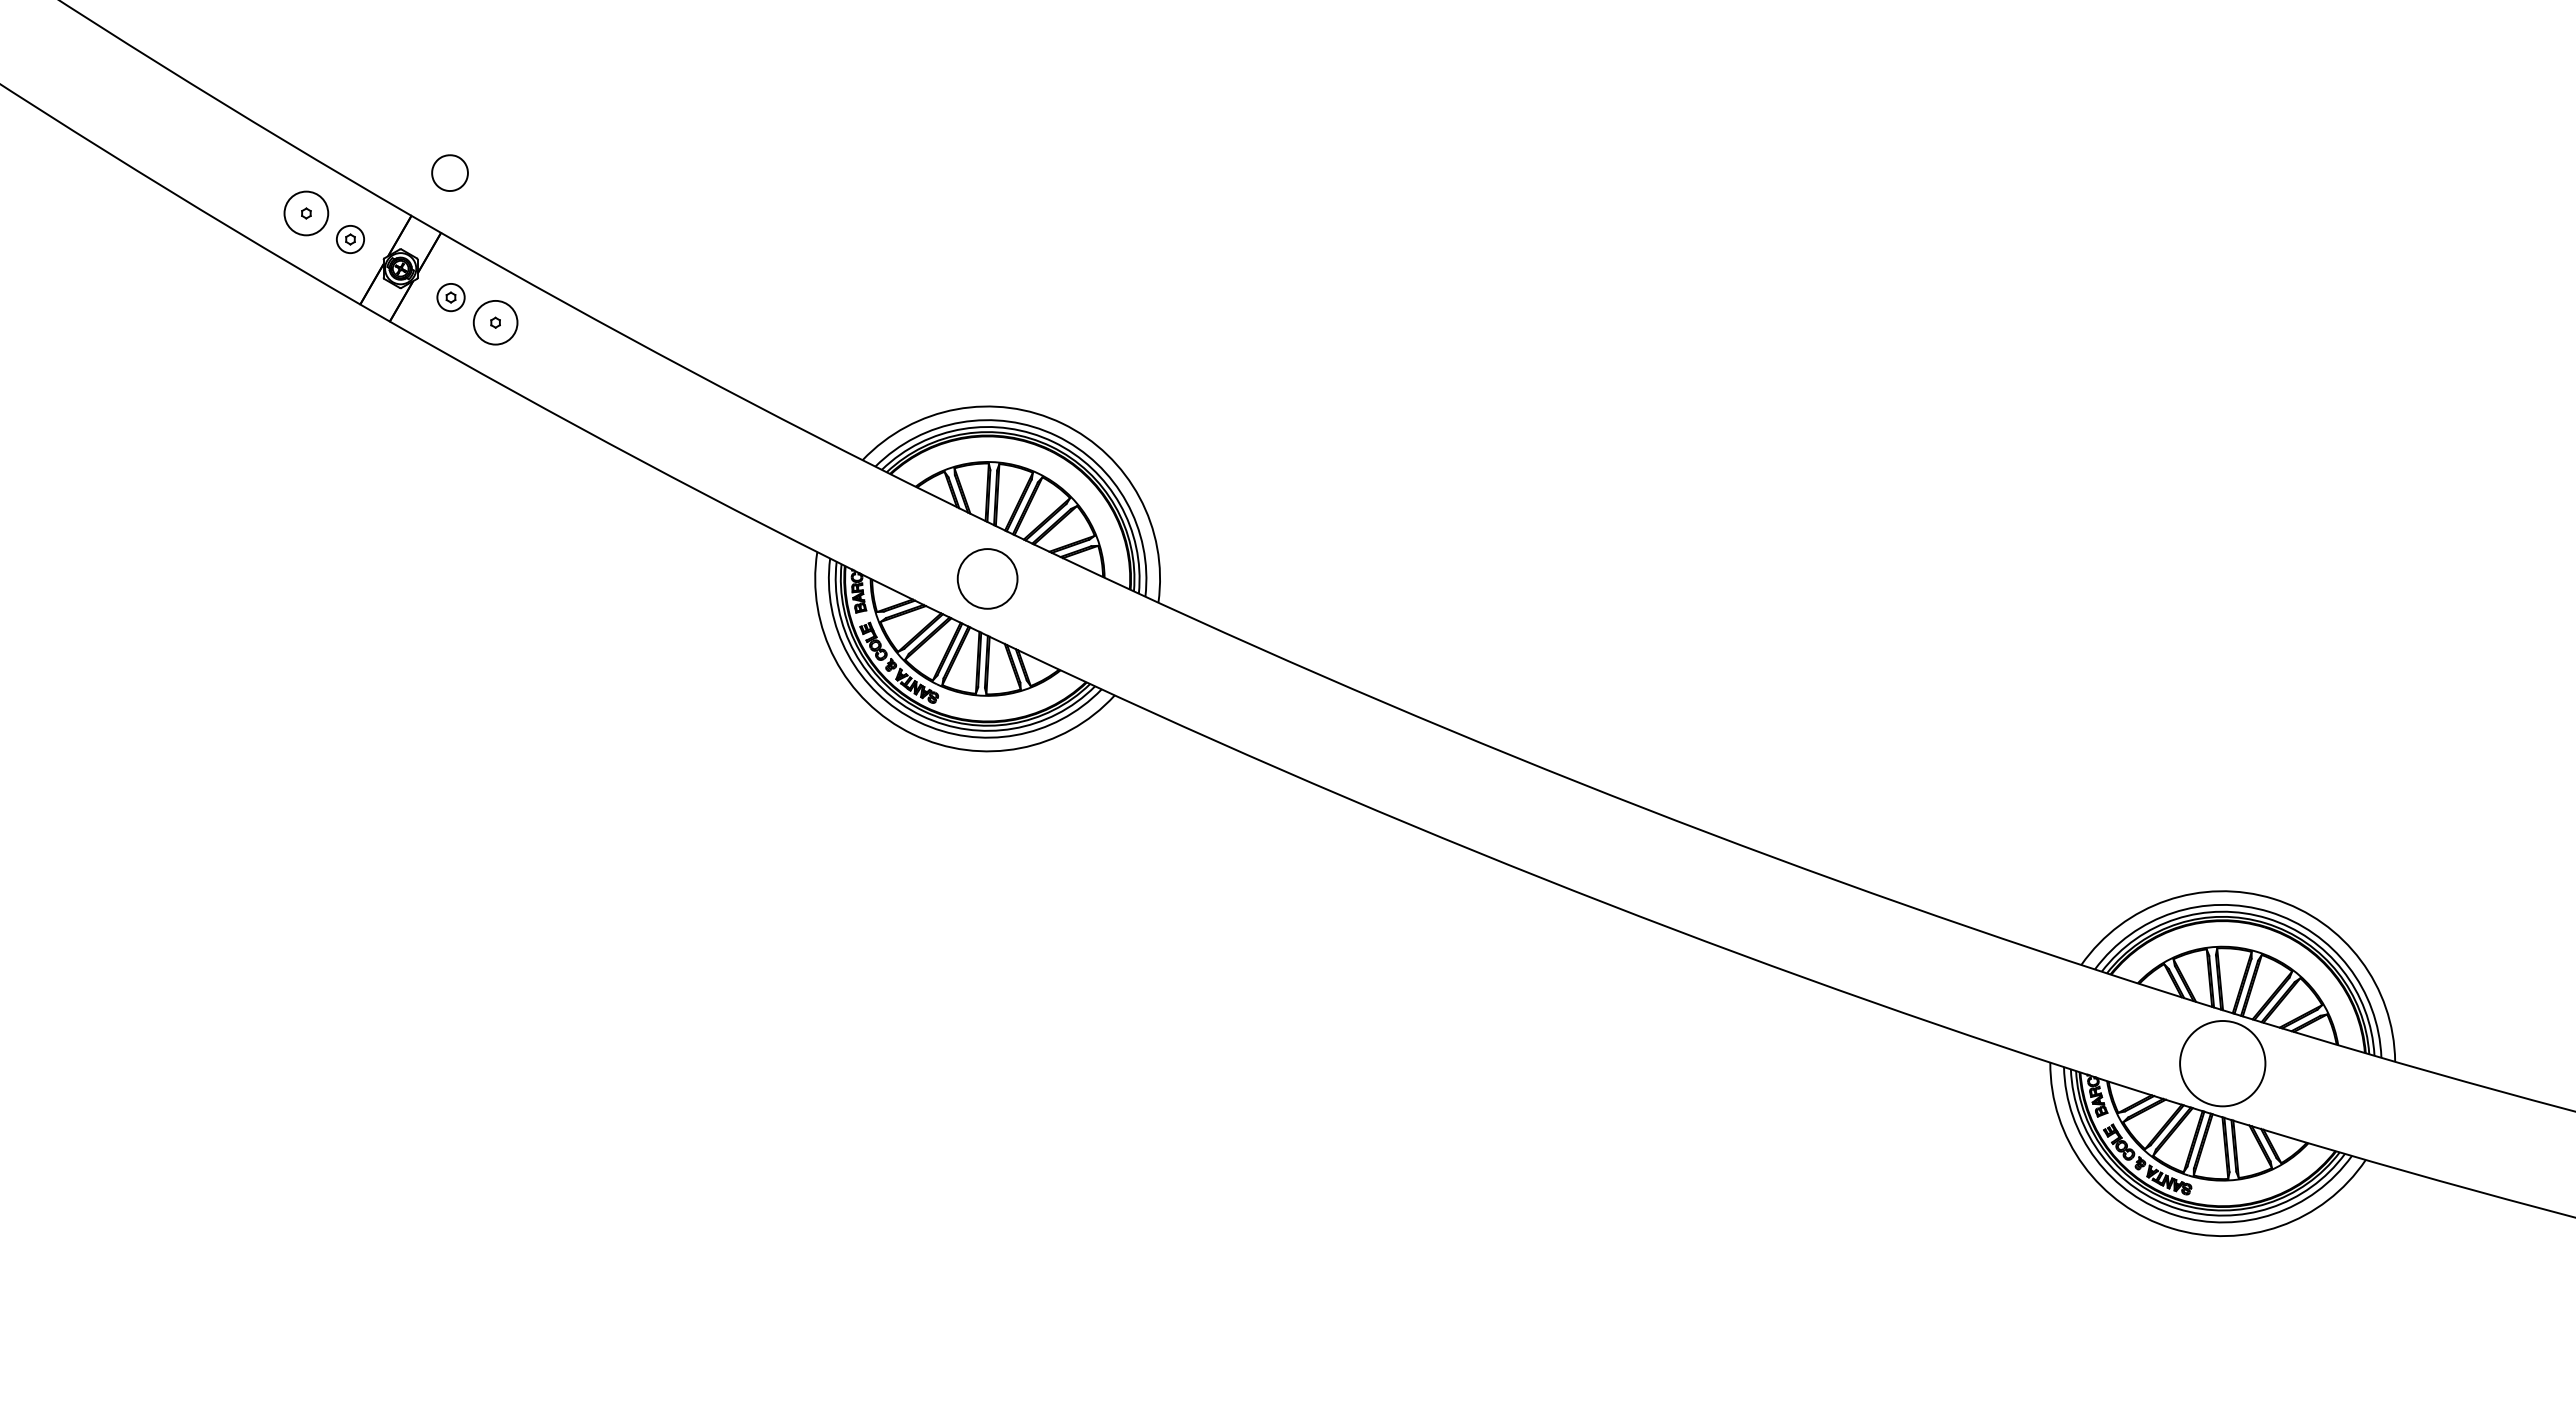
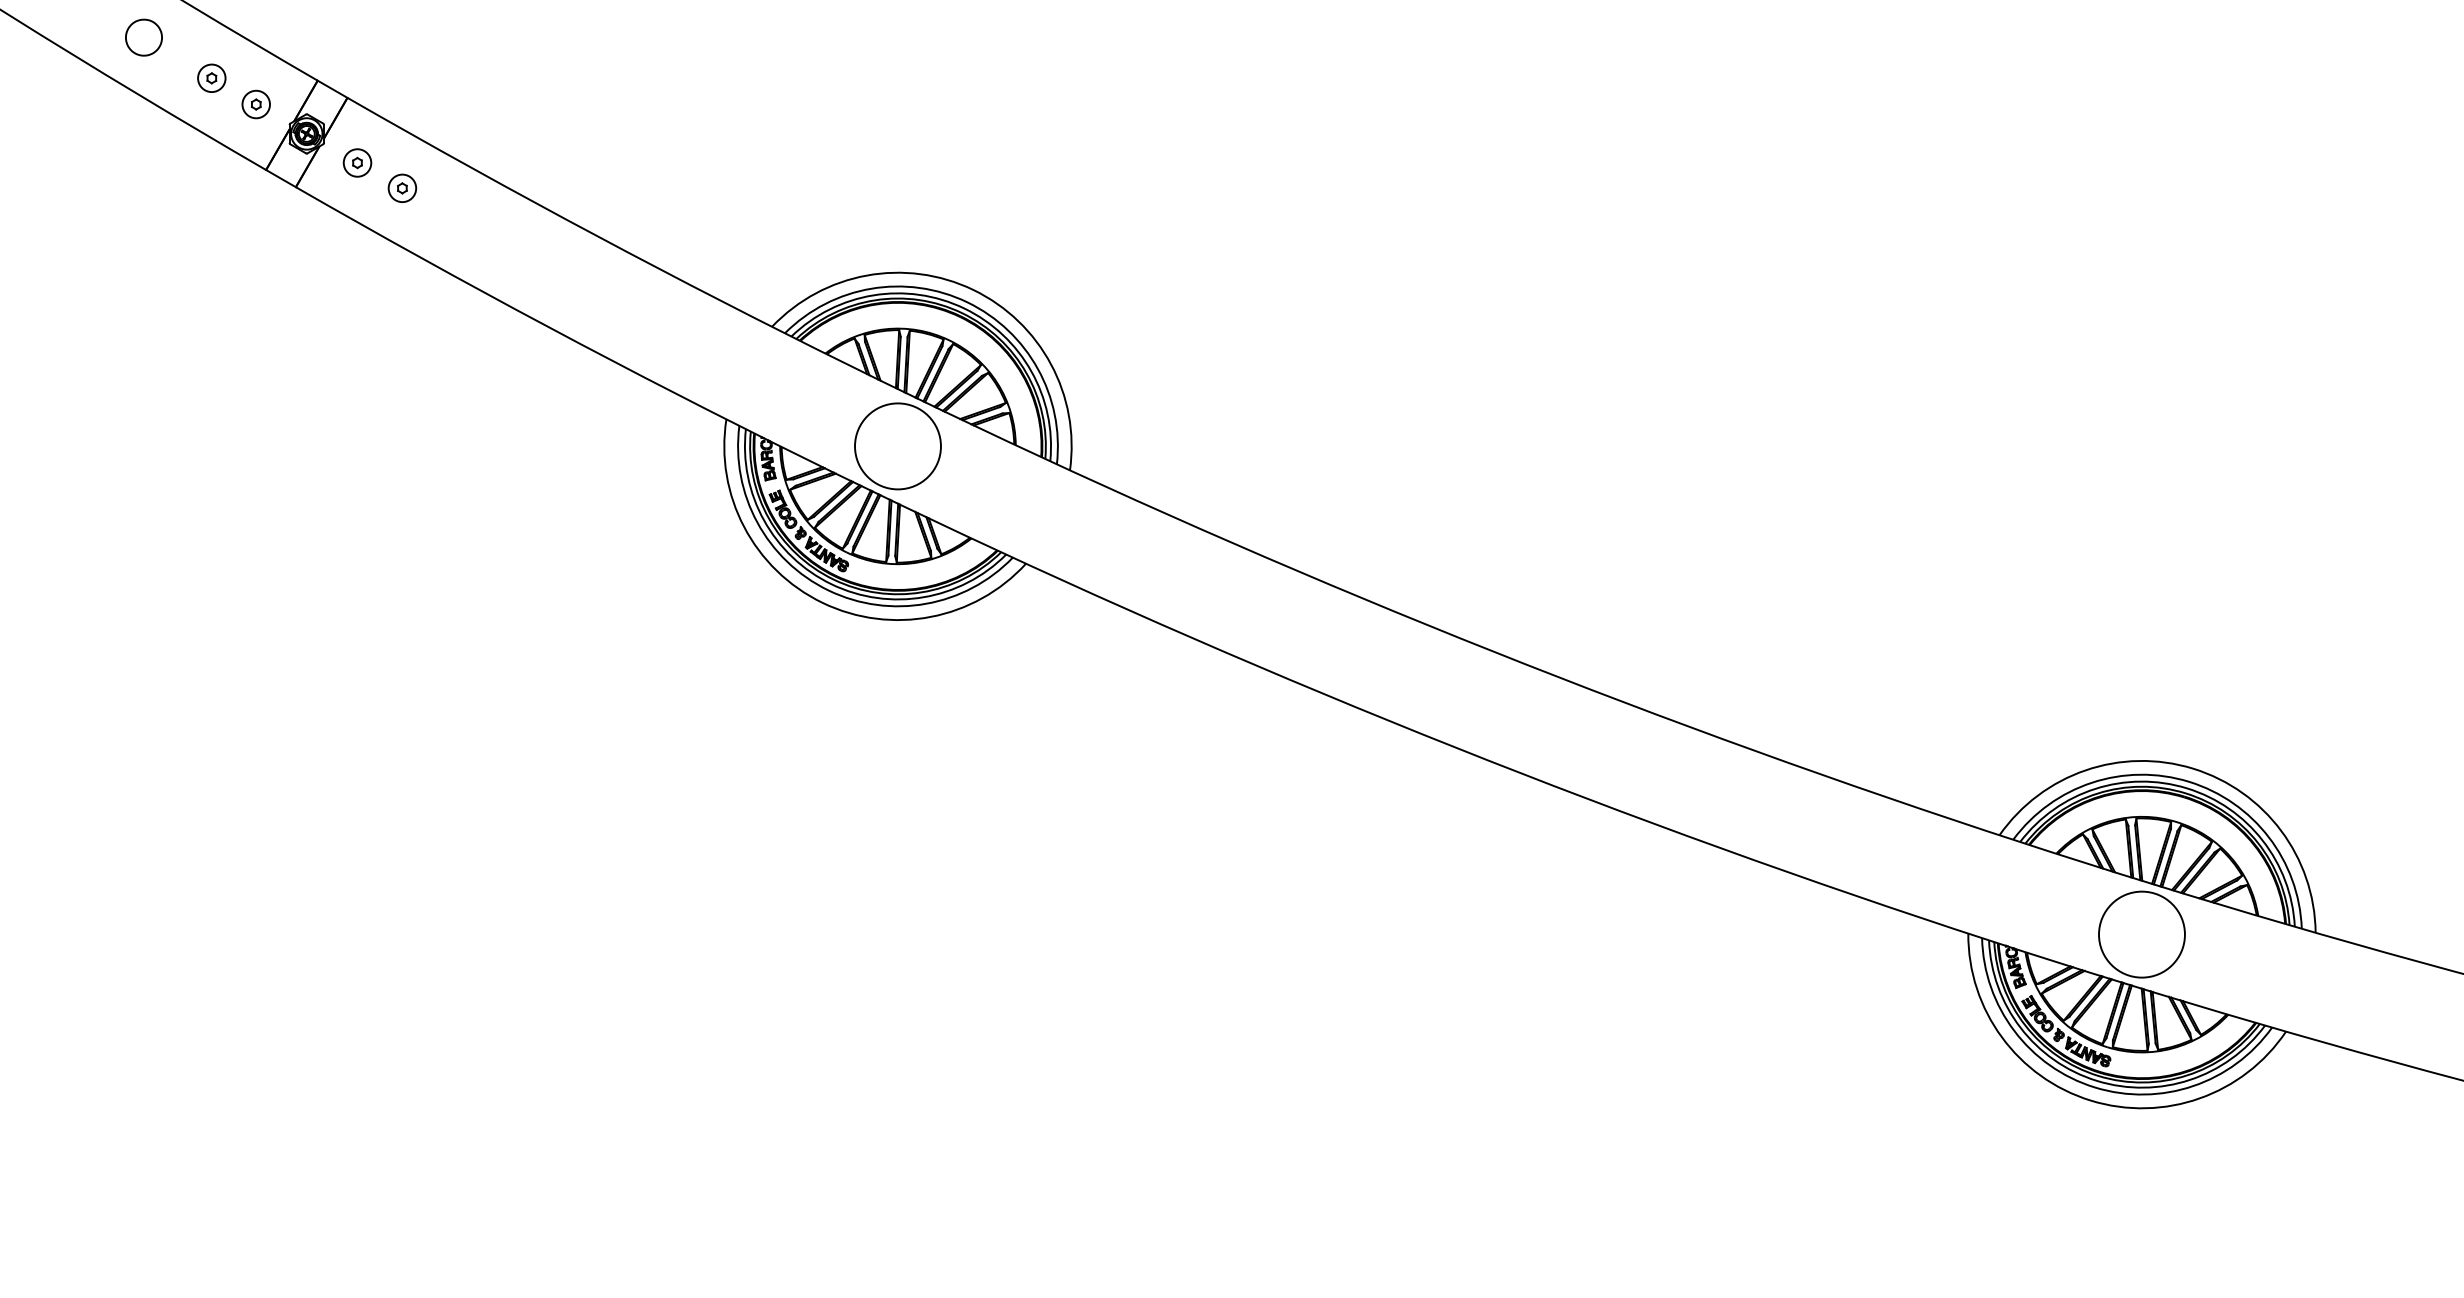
part: (449, 172) -> (143, 37), moved
circle: (306, 213) -> (211, 78), size x0.62
circle: (495, 322) -> (402, 188), size x0.62
circle: (987, 578) -> (897, 445), size x1.43

